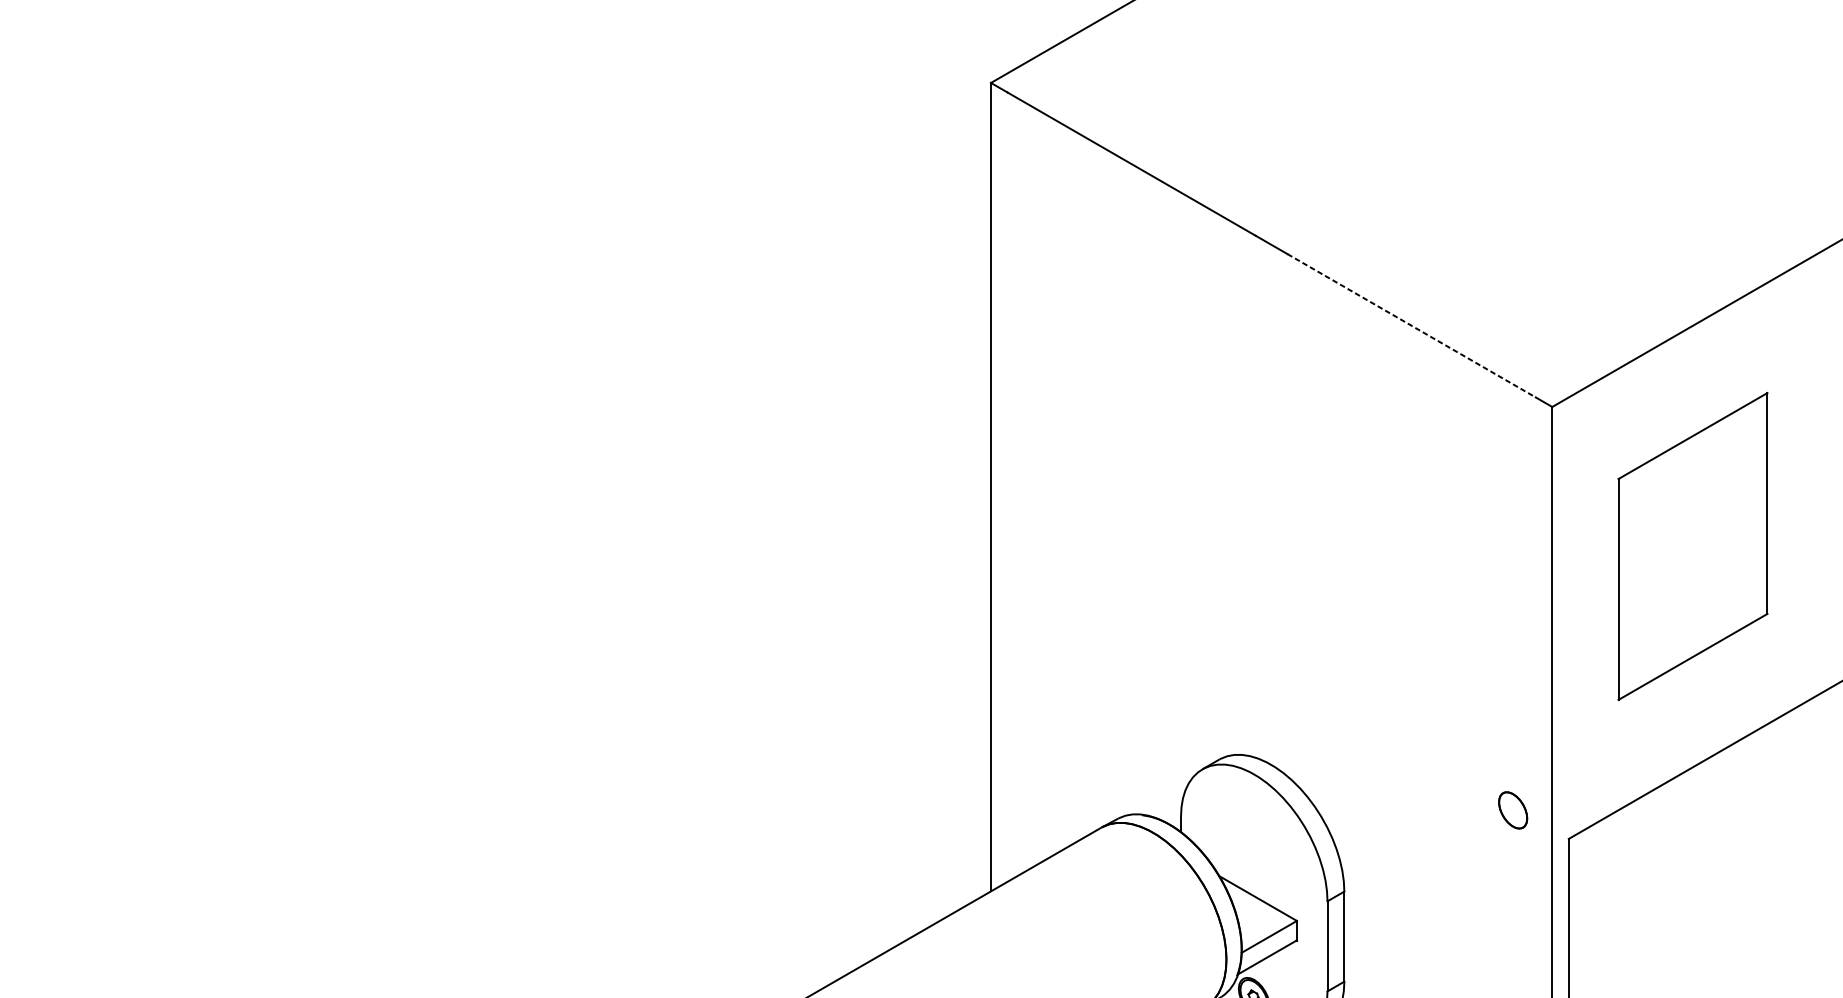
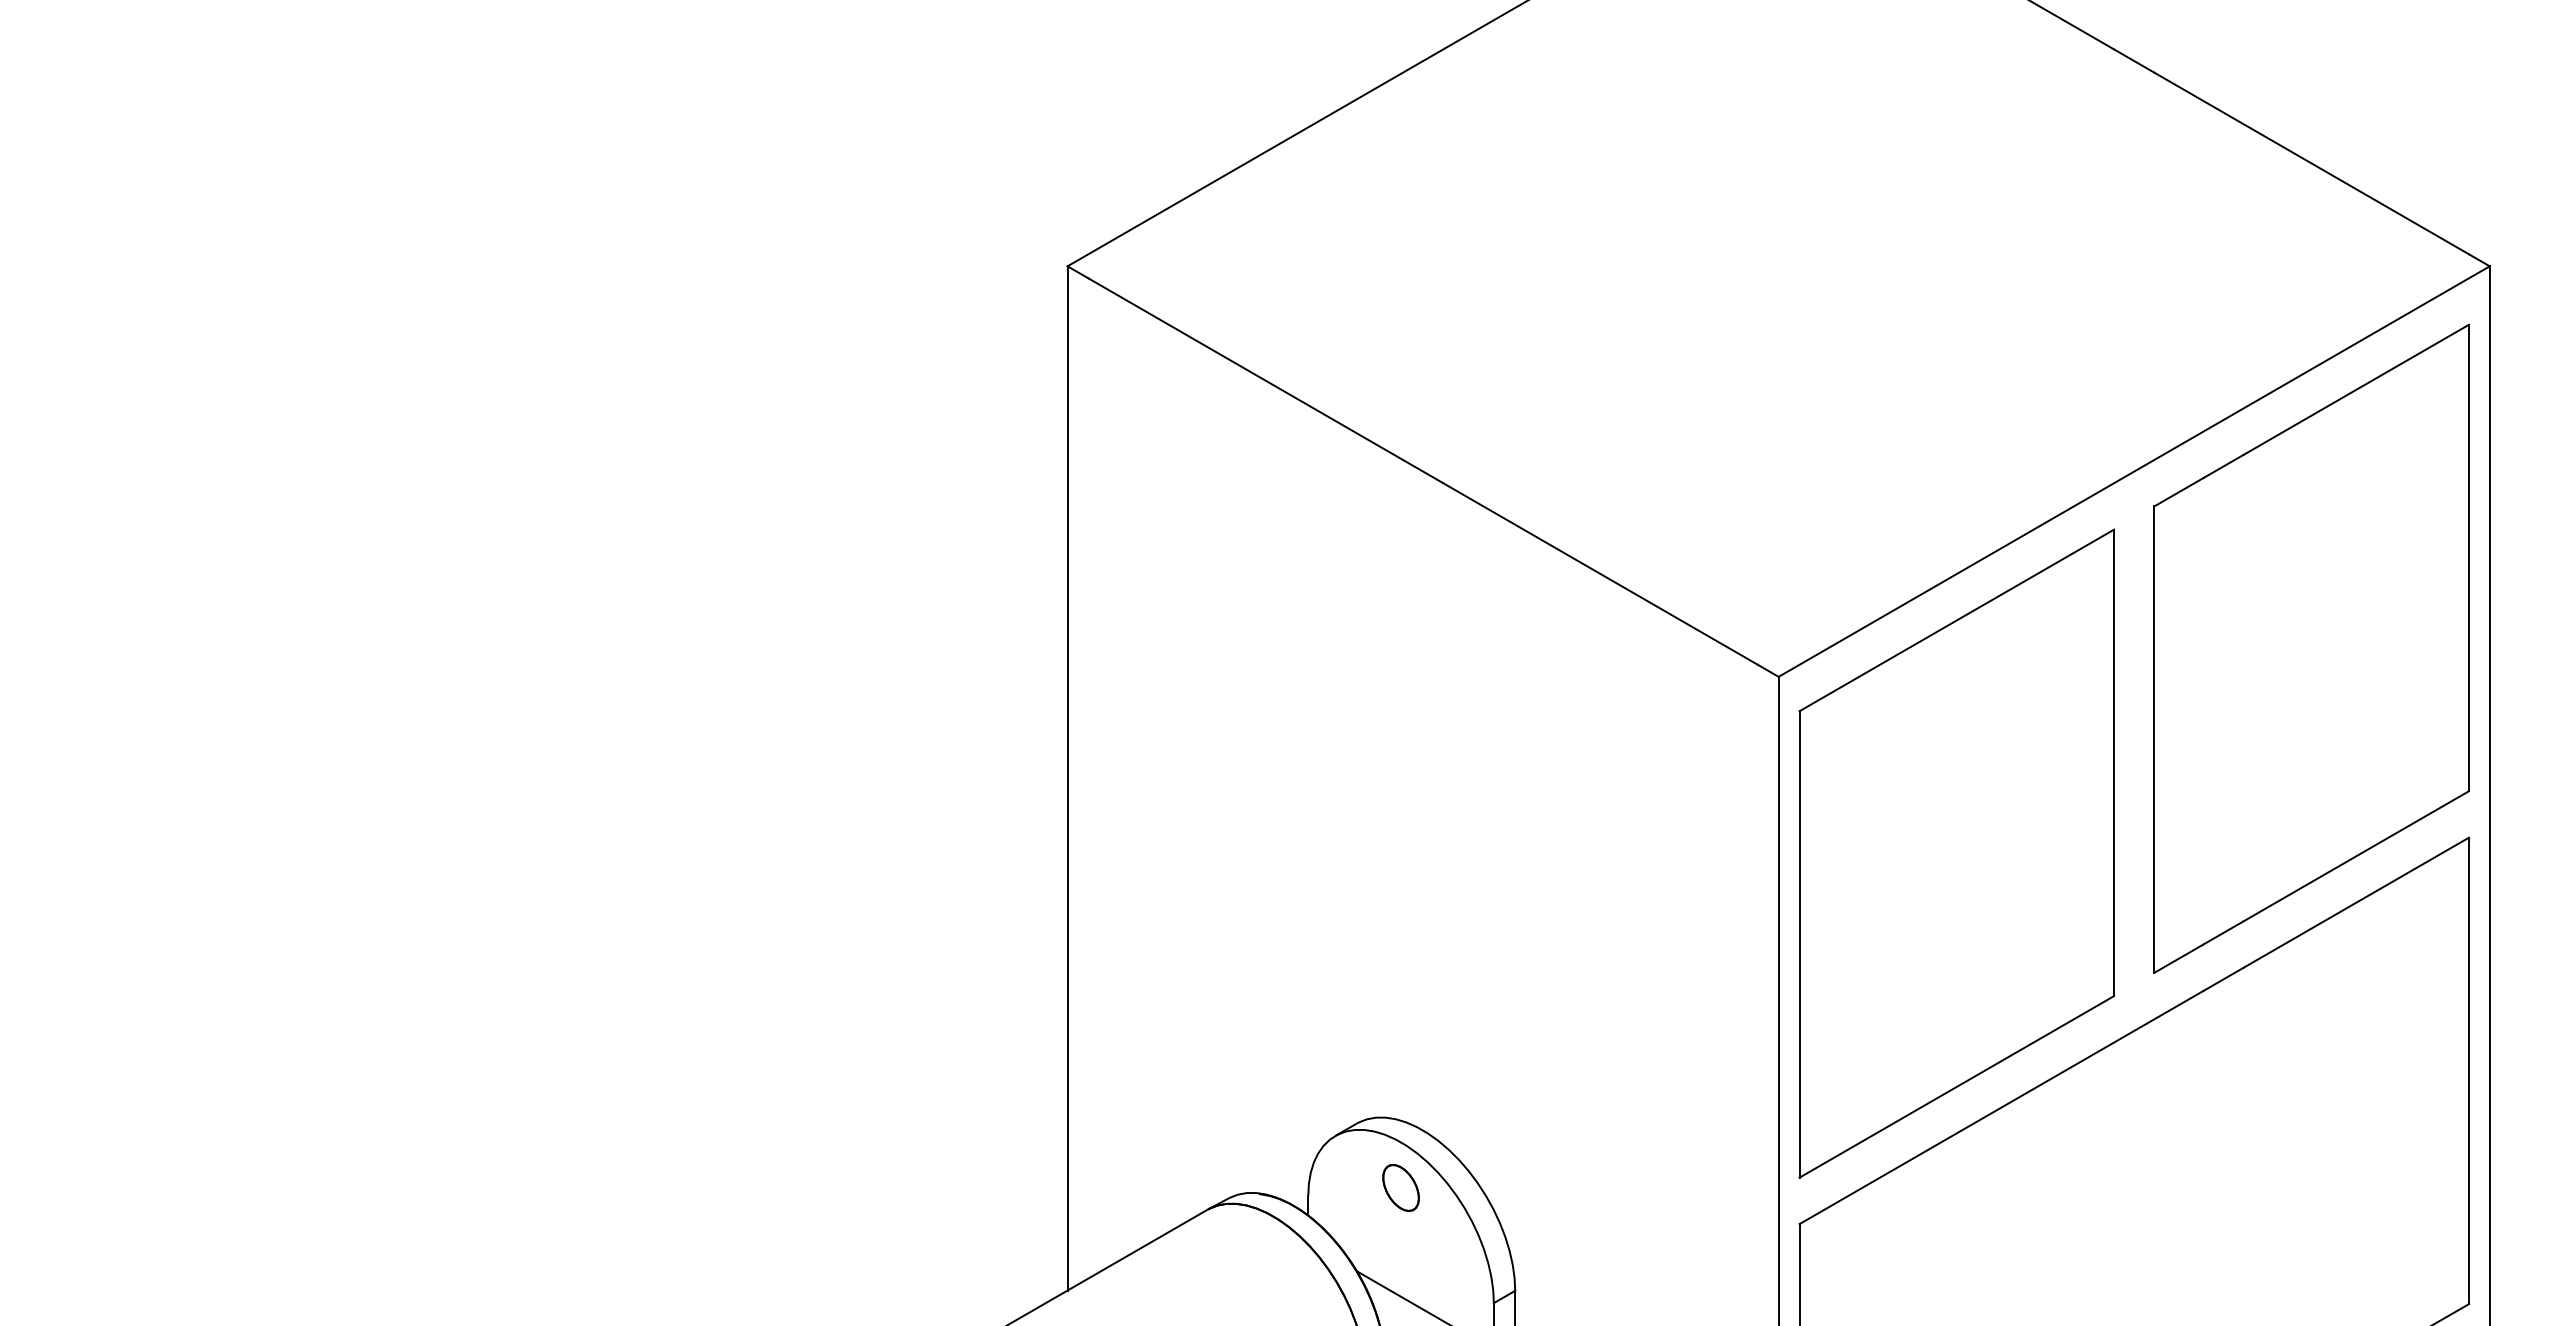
line: (1411, 325) -> (1600, 573), dashed -> solid
part: (1692, 546) -> (1956, 853), size x1.67
part: (1512, 810) -> (1400, 1187), moved

